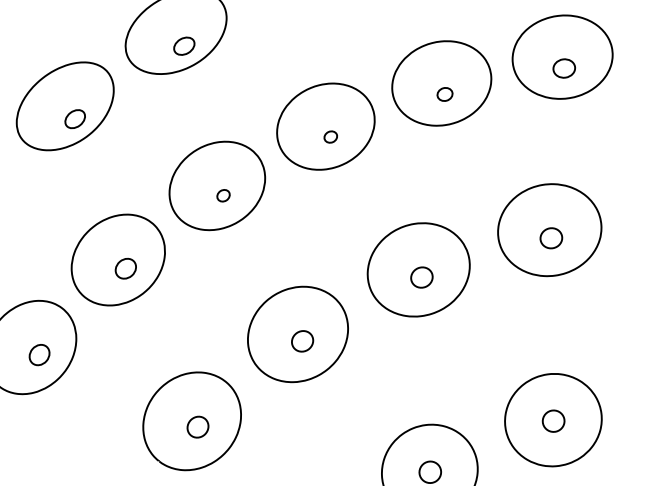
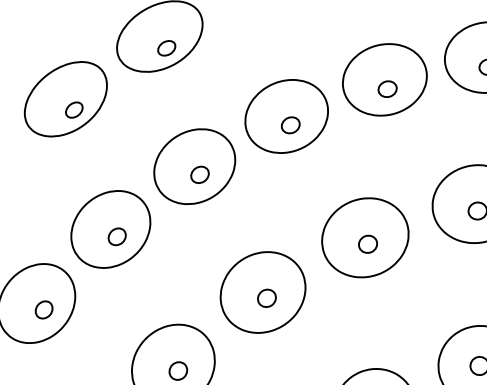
part: (444, 94) -> (387, 89), size x1.43
part: (330, 136) -> (290, 124), size x1.67
part: (223, 195) -> (199, 174), size x1.67

